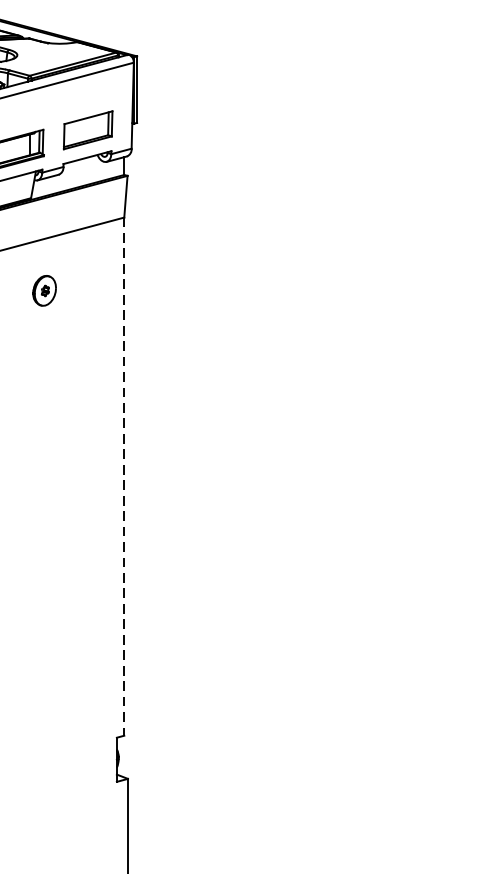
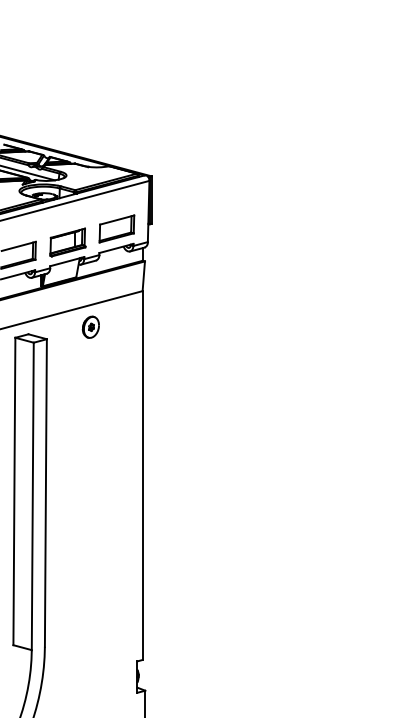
part: (44, 289) -> (90, 326), moved
line: (124, 477) -> (142, 476), dashed -> solid

